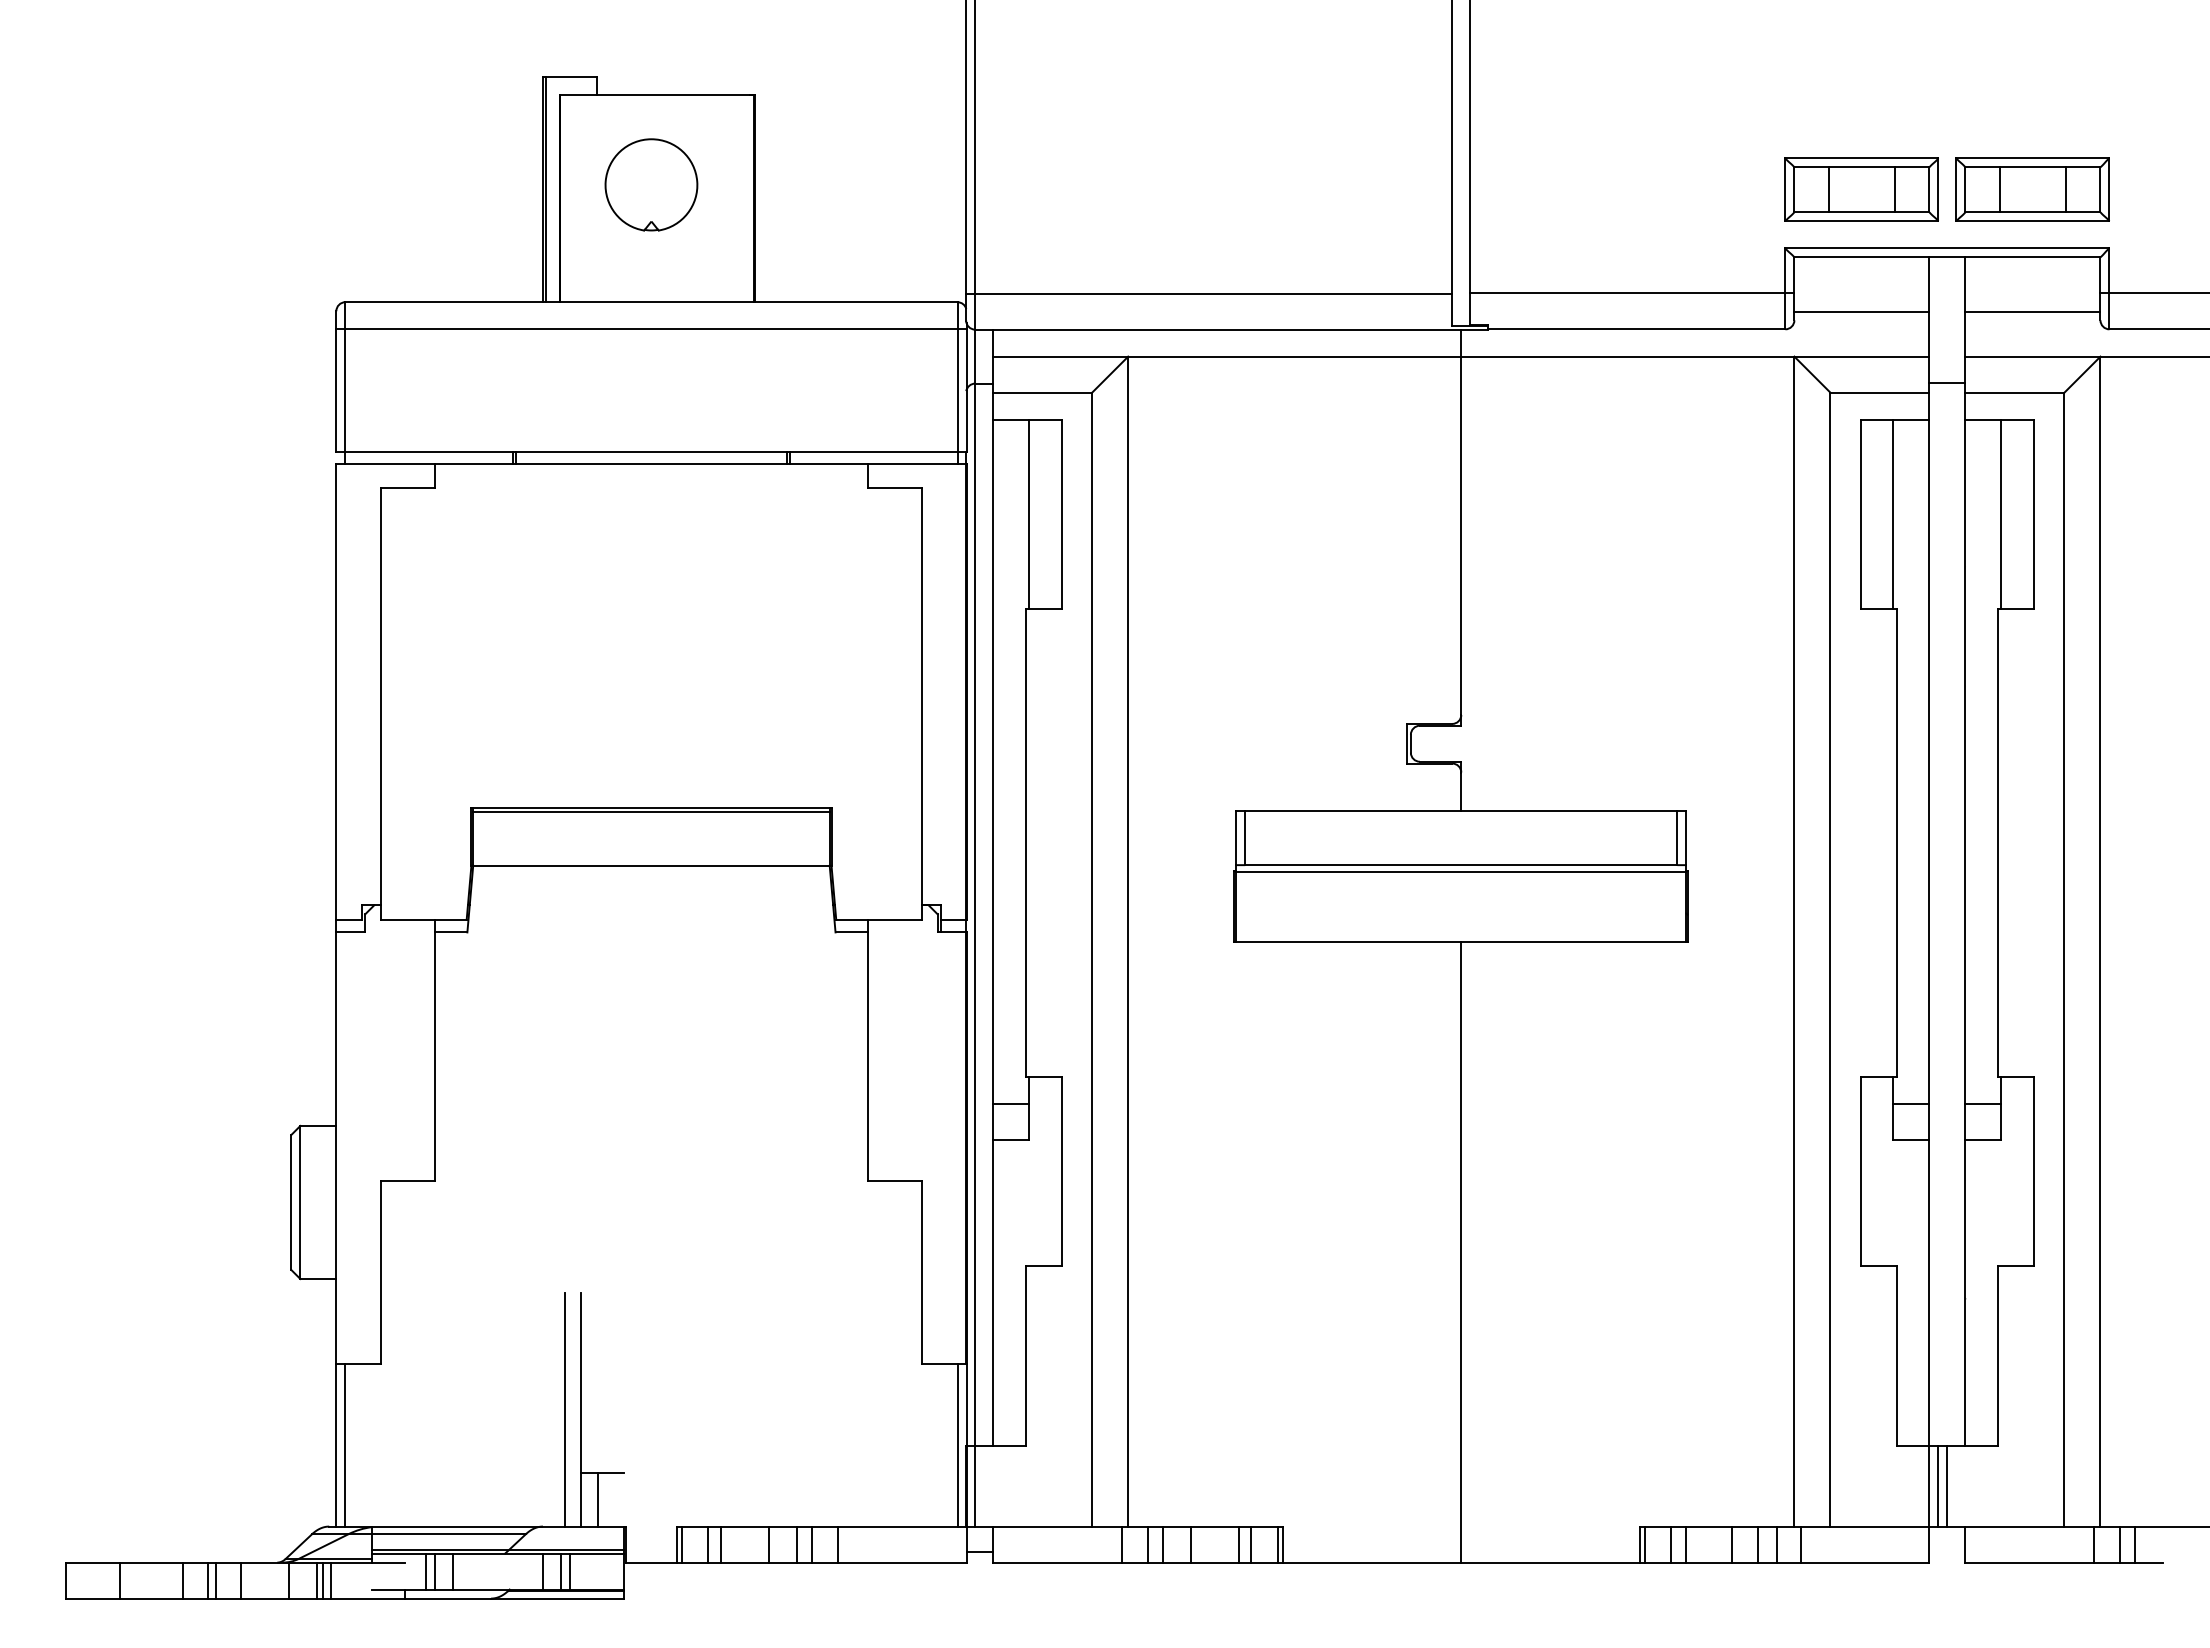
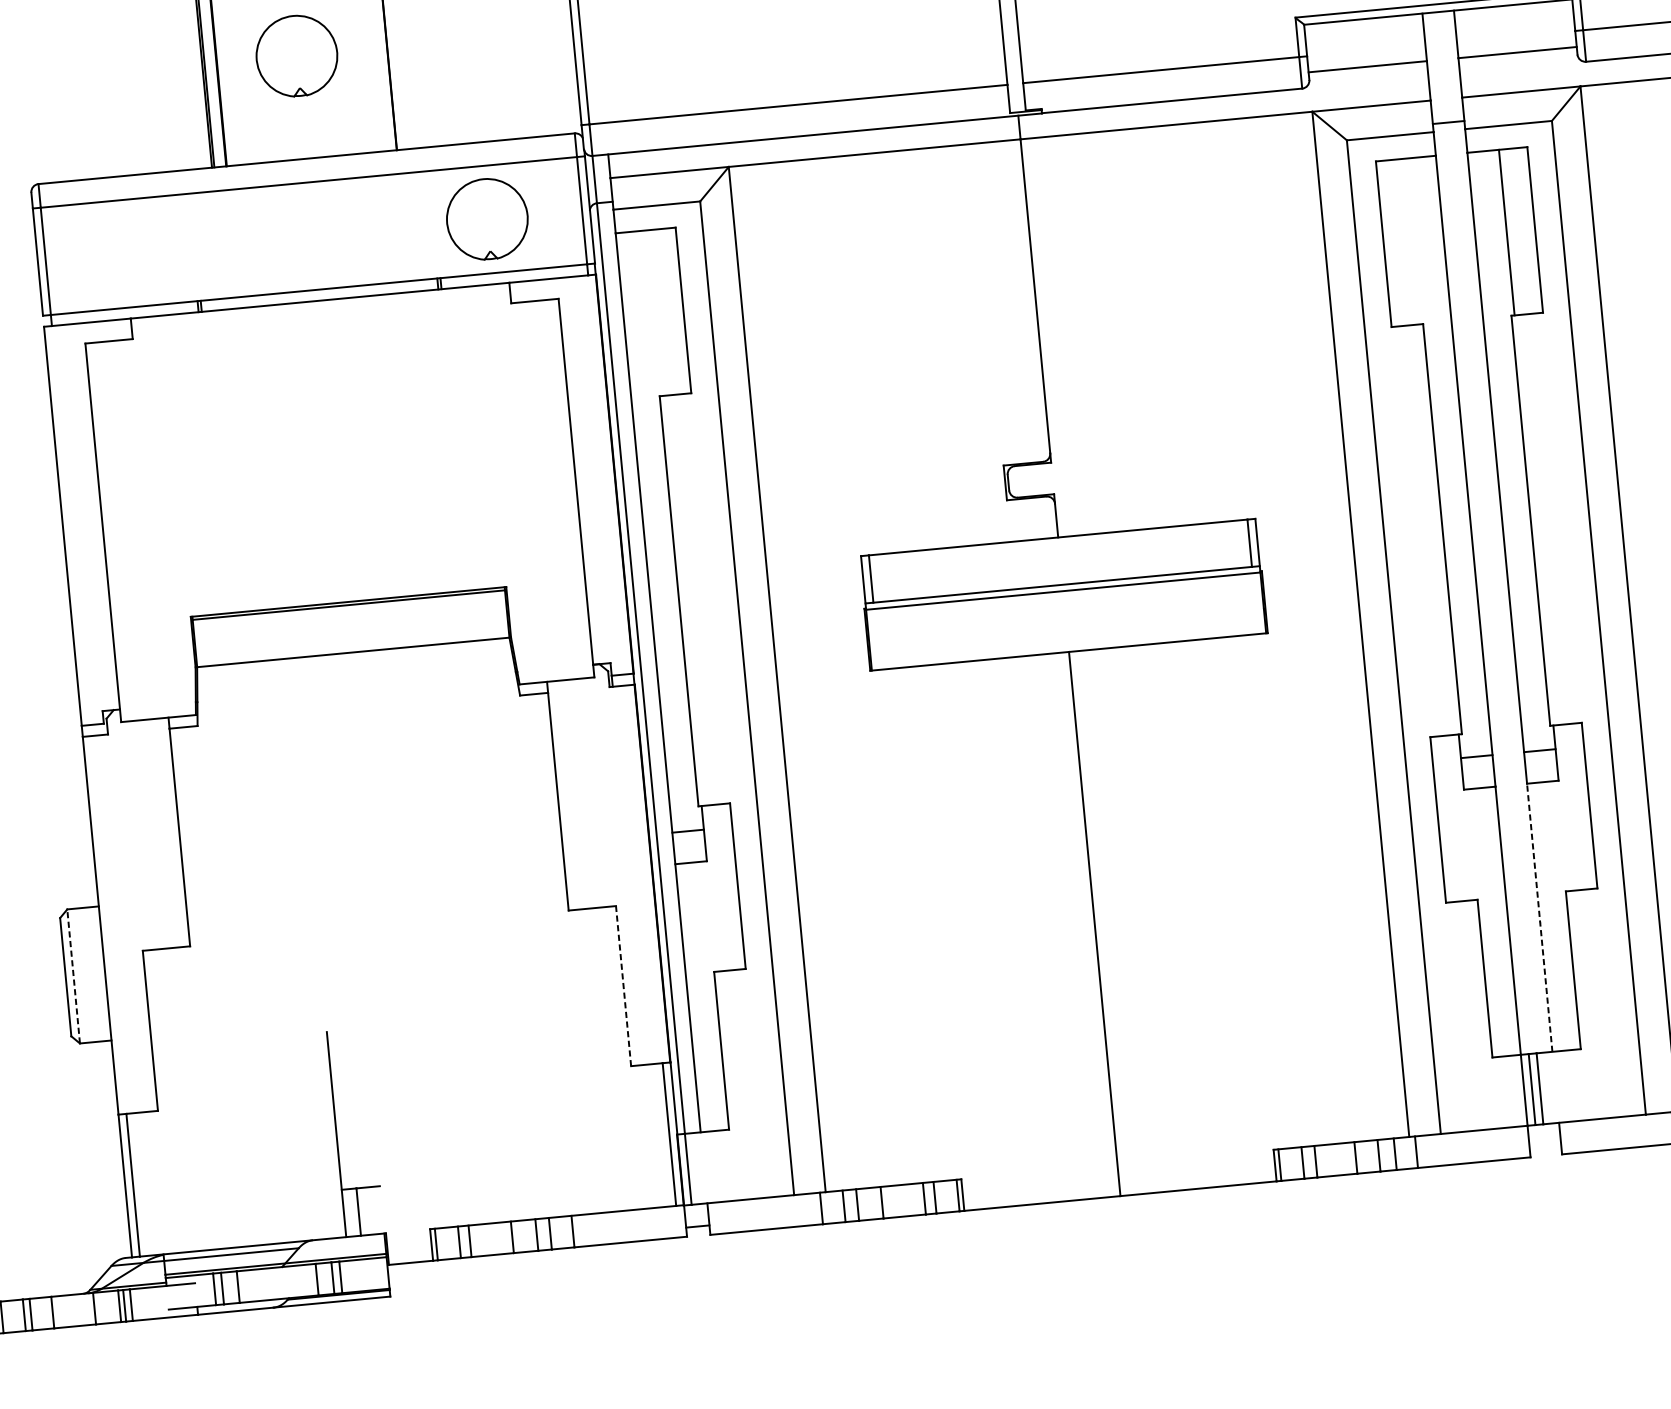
part: (849, 389) -> (487, 218), added
line: (1029, 513) -> (655, 312), removed
line: (1893, 513) -> (1412, 240), removed
line: (300, 1202) -> (73, 976), solid -> dashed
line: (921, 1271) -> (623, 985), solid -> dashed
line: (1965, 1292) -> (1539, 917), solid -> dashed
line: (565, 1409) -> (323, 1135), removed

